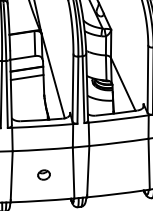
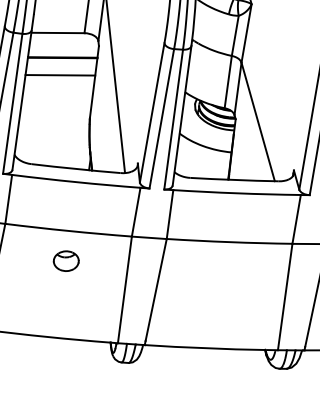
part: (43, 174) -> (65, 259), moved

